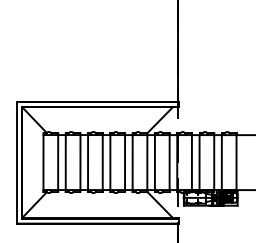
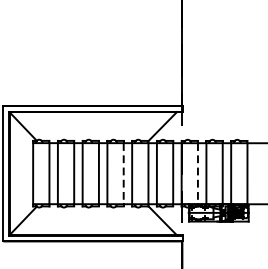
line: (125, 163) -> (124, 174), solid -> dashed
line: (191, 163) -> (197, 174), solid -> dashed

